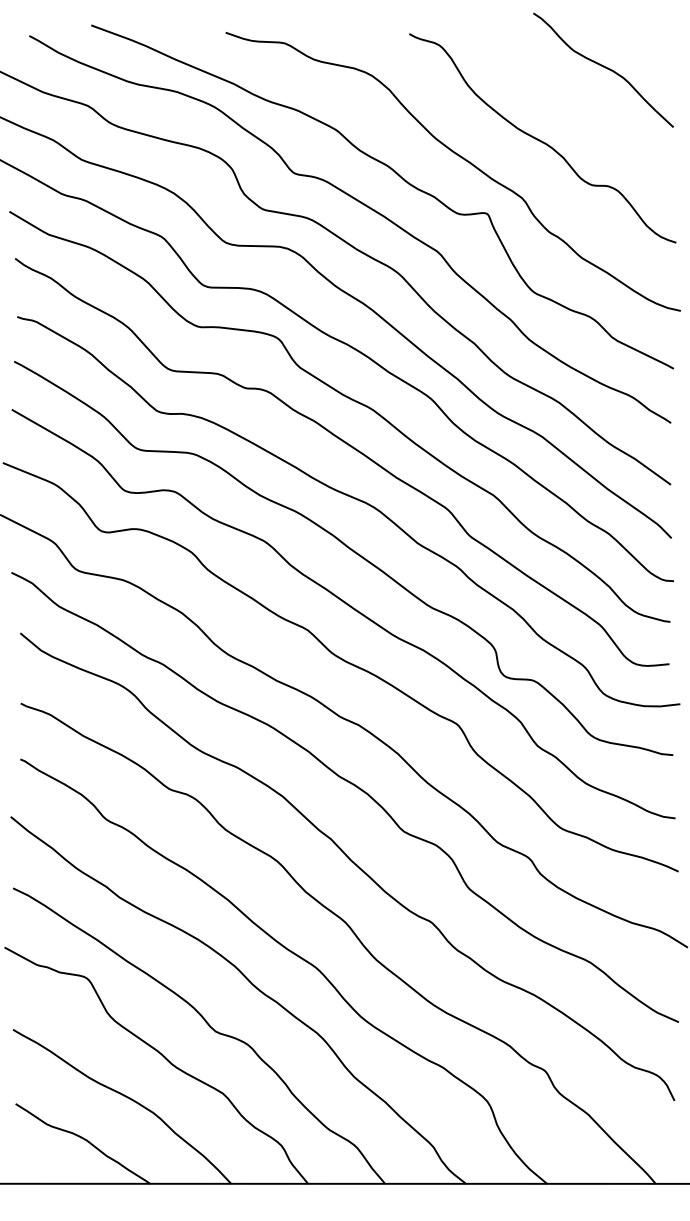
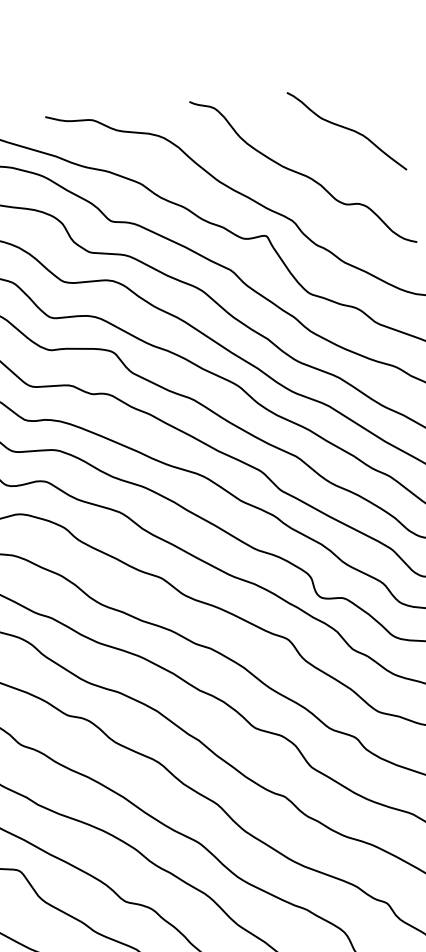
curve: (603, 67) -> (346, 129), moved

